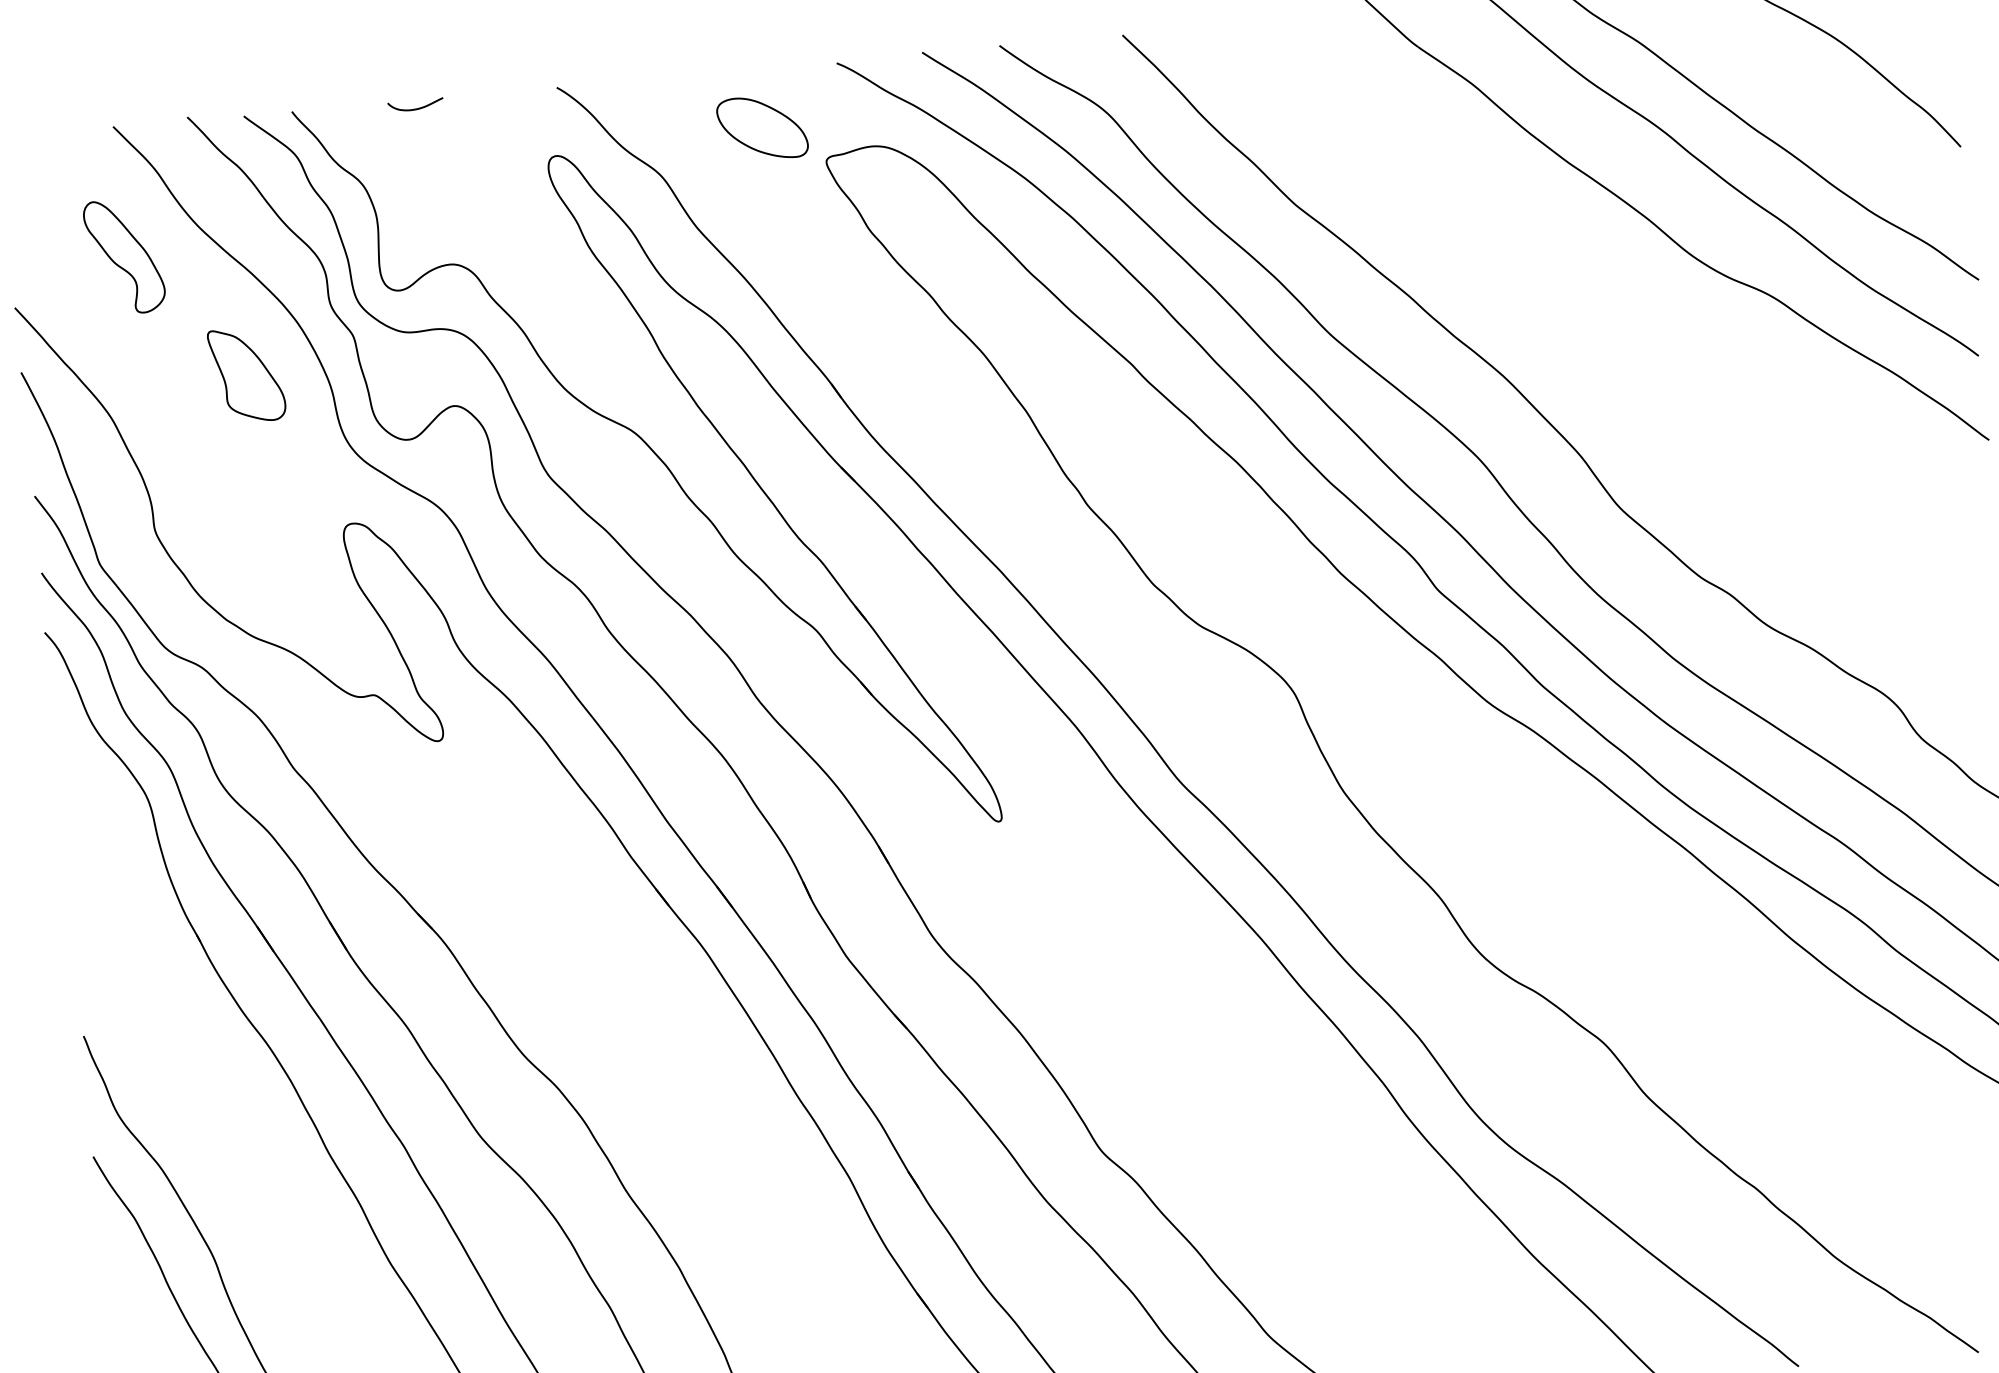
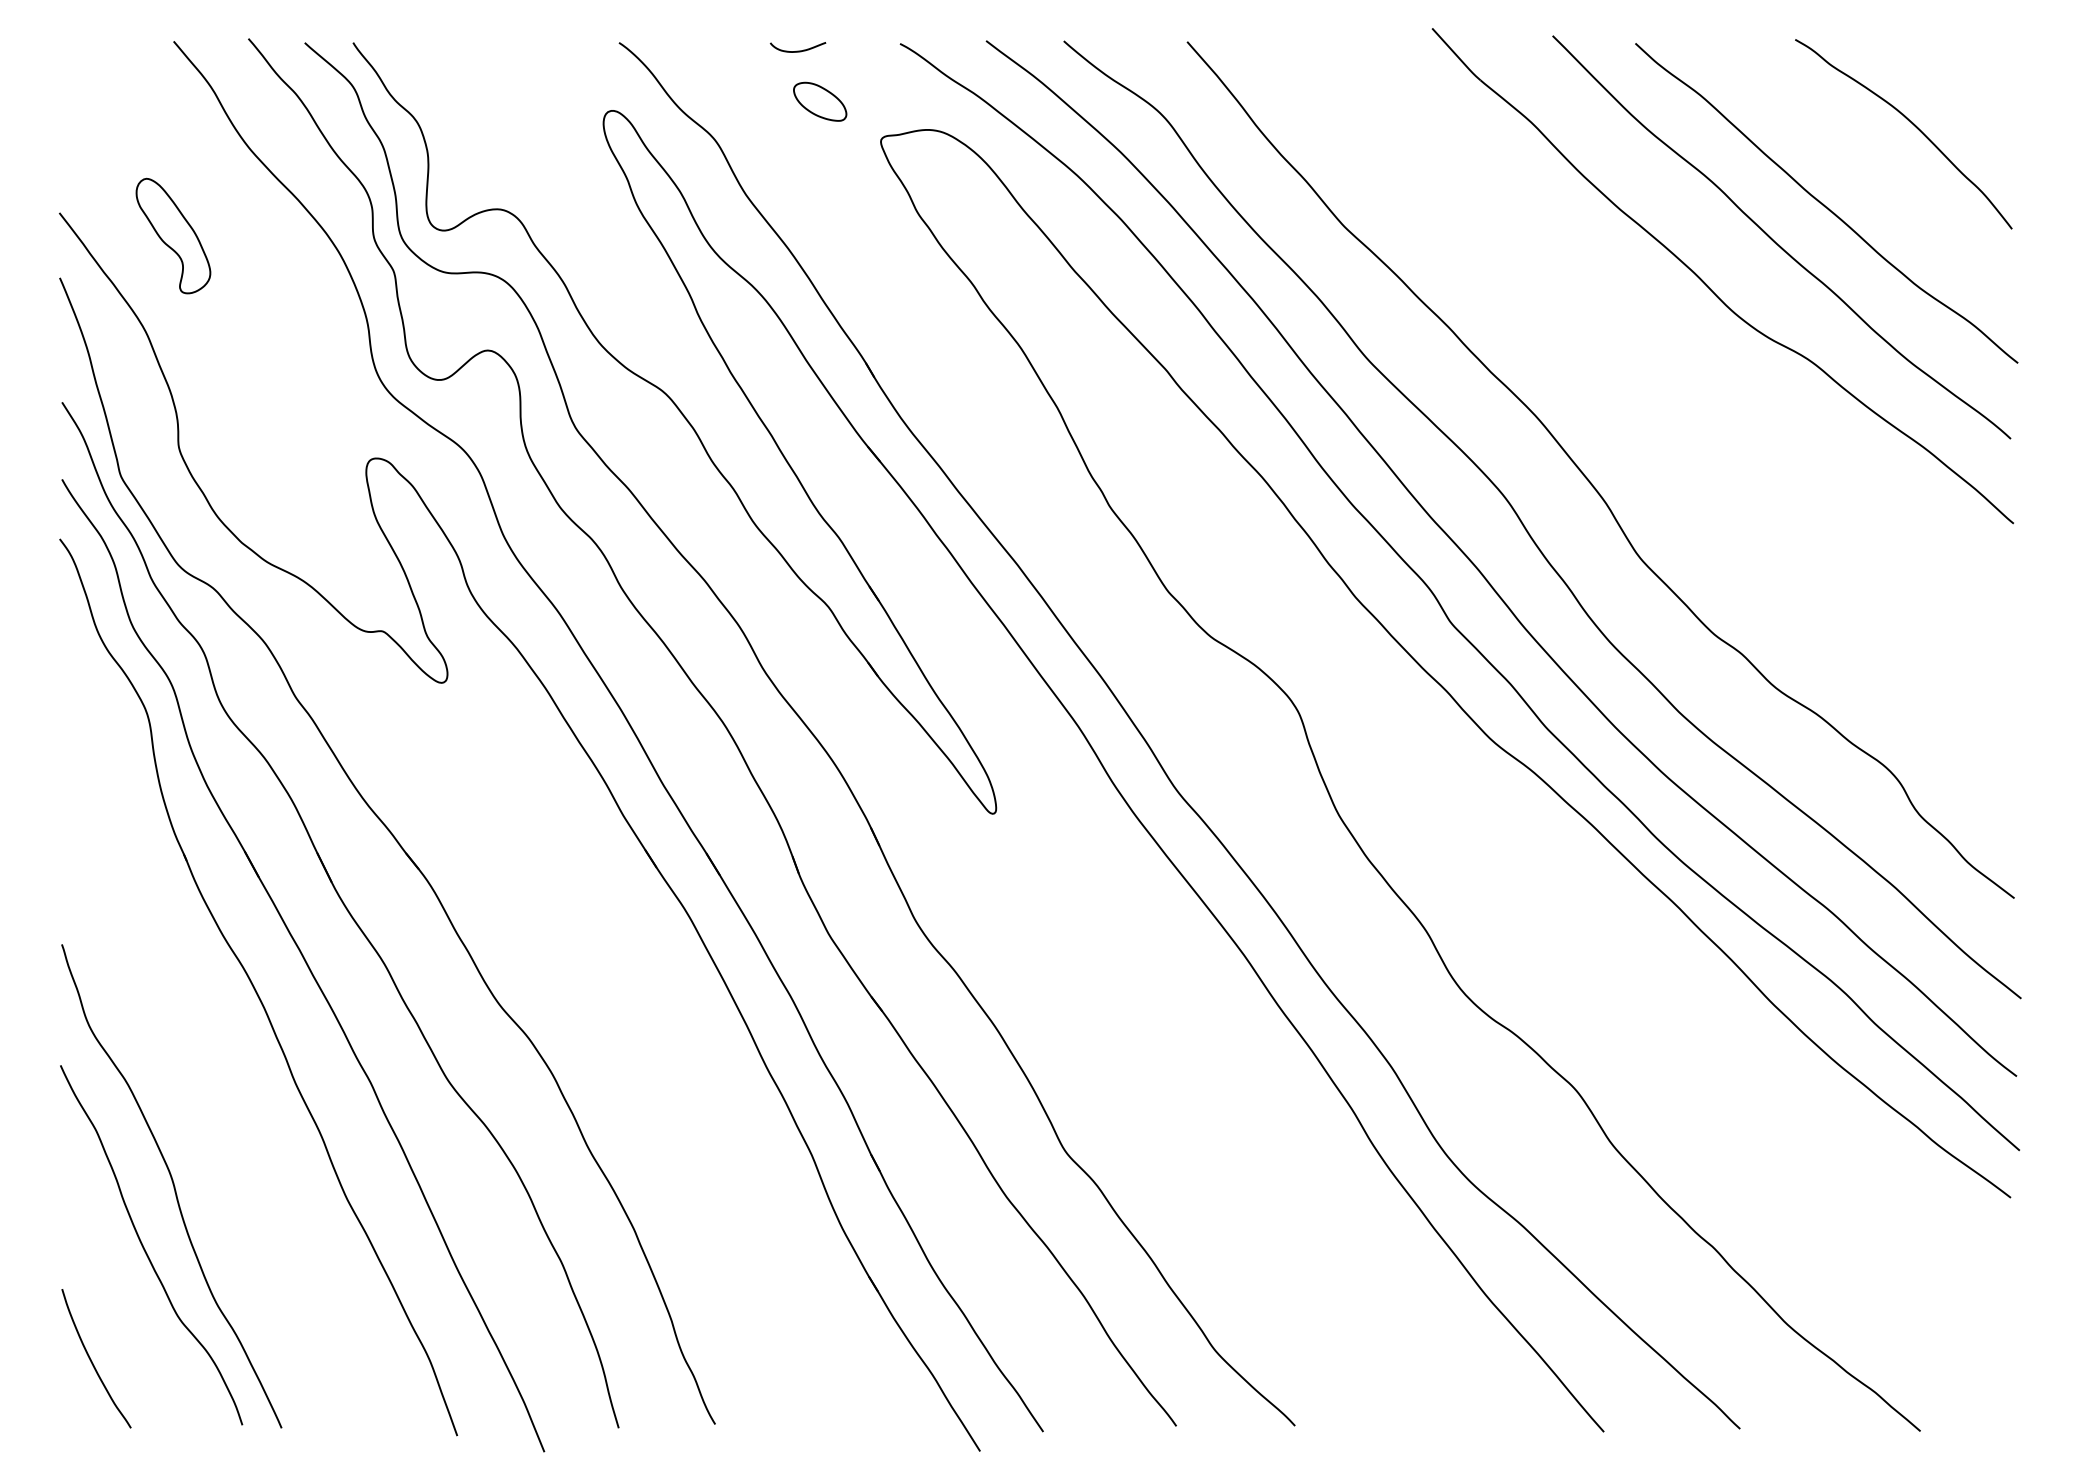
curve: (415, 108) -> (797, 50), moved
part: (761, 127) -> (819, 101), size x0.6
part: (124, 256) -> (173, 235), moved
part: (246, 374) -> (284, 300), removed

